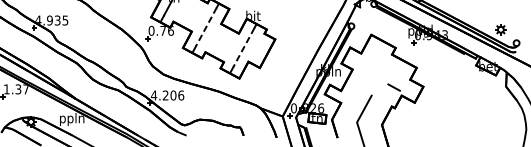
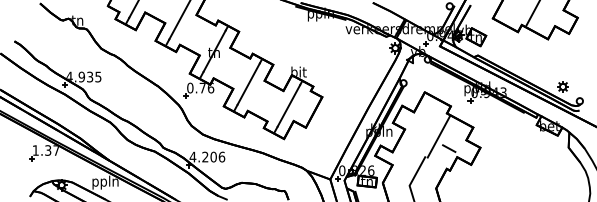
line: (206, 27) -> (248, 84), dashed -> solid
line: (243, 47) -> (288, 105), dashed -> solid
line: (384, 76) -> (438, 136), added

